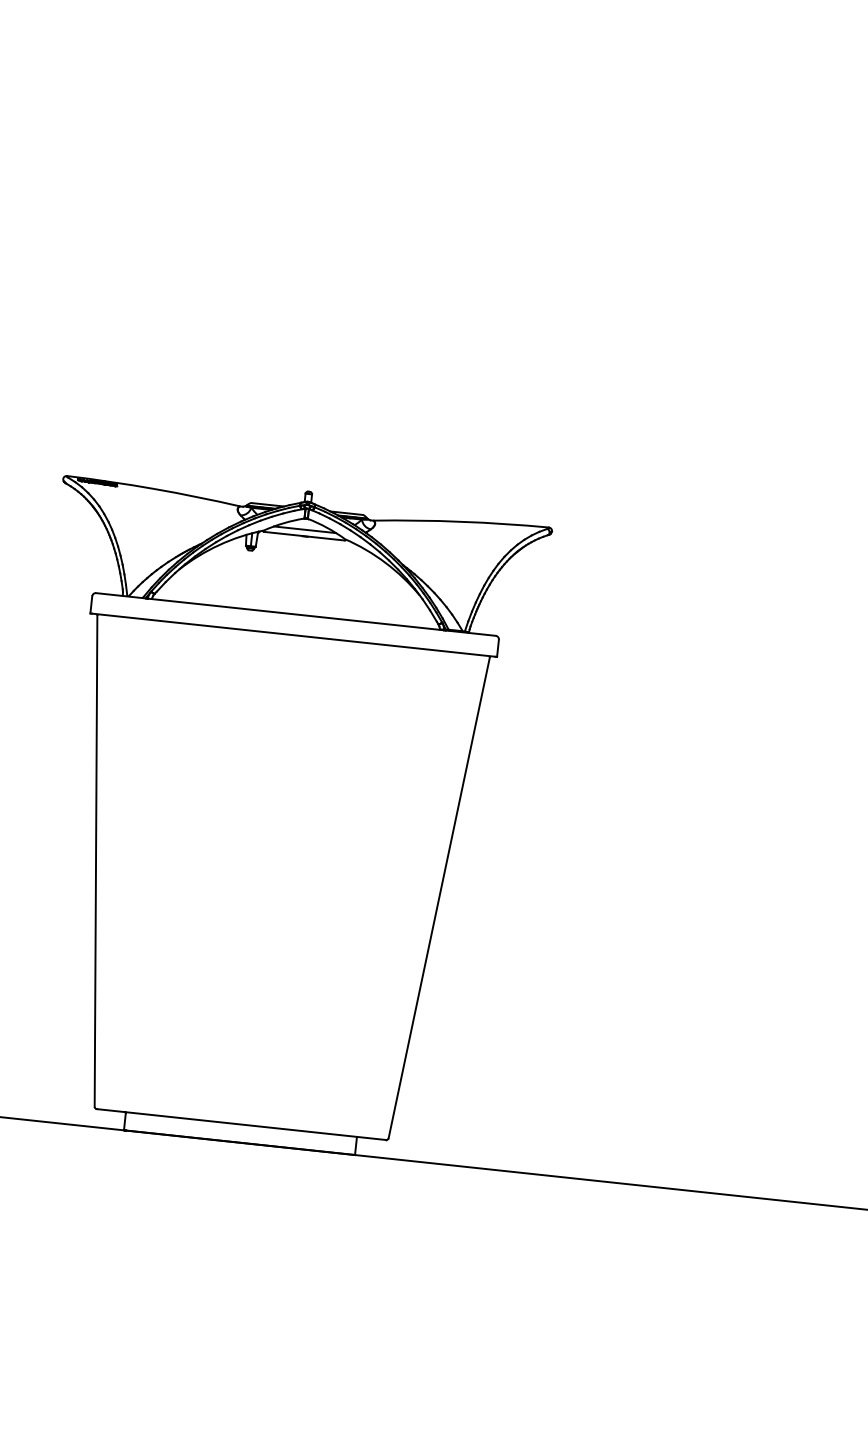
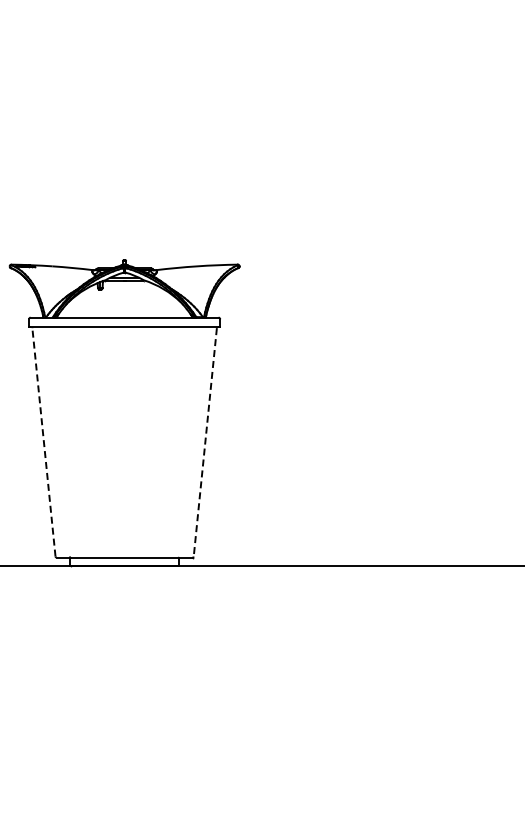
line: (95, 861) -> (43, 442), solid -> dashed
line: (439, 898) -> (205, 442), solid -> dashed

